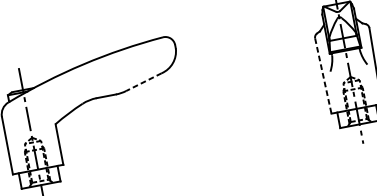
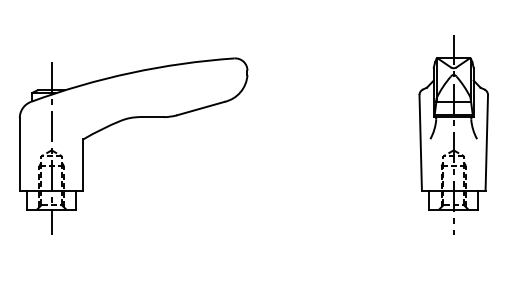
line: (323, 75) -> (420, 142), dashed -> solid
line: (143, 82) -> (200, 108), dashed -> solid

